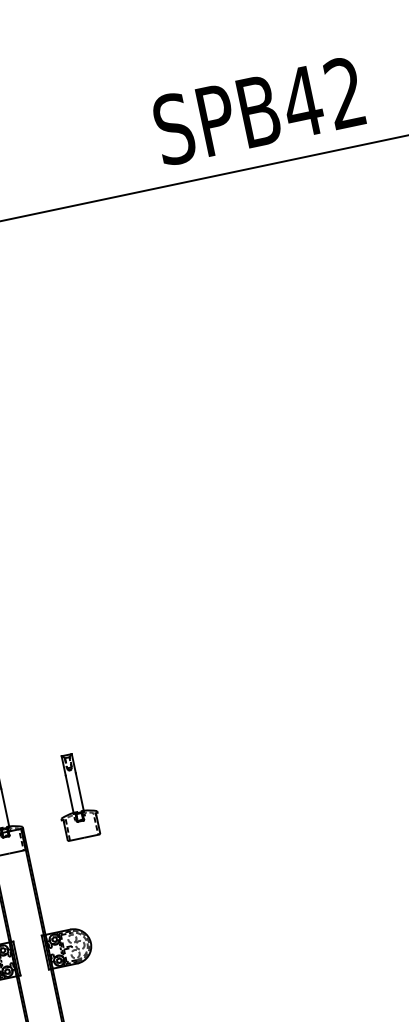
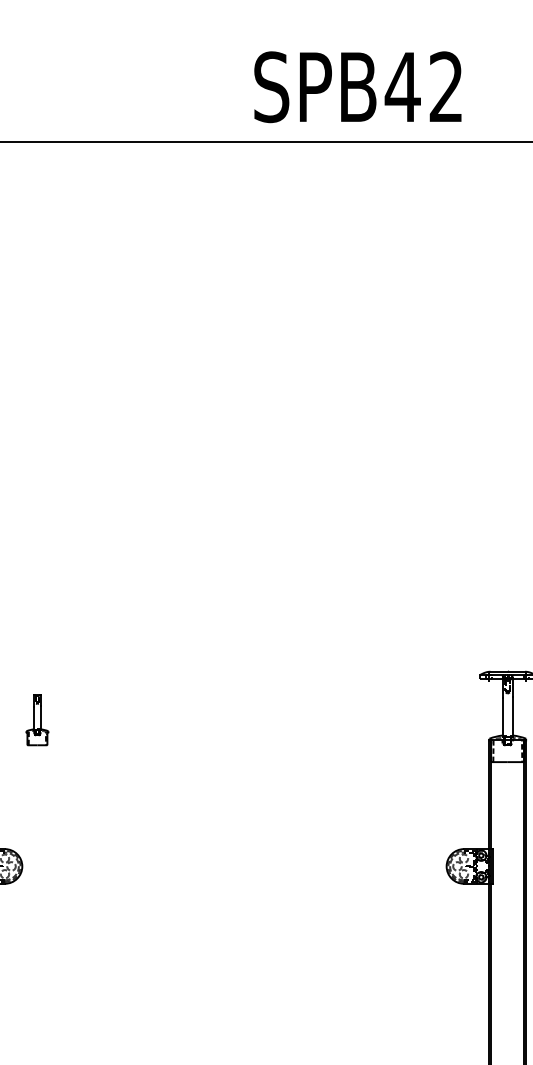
part: (75, 796) -> (37, 719), size x0.6

